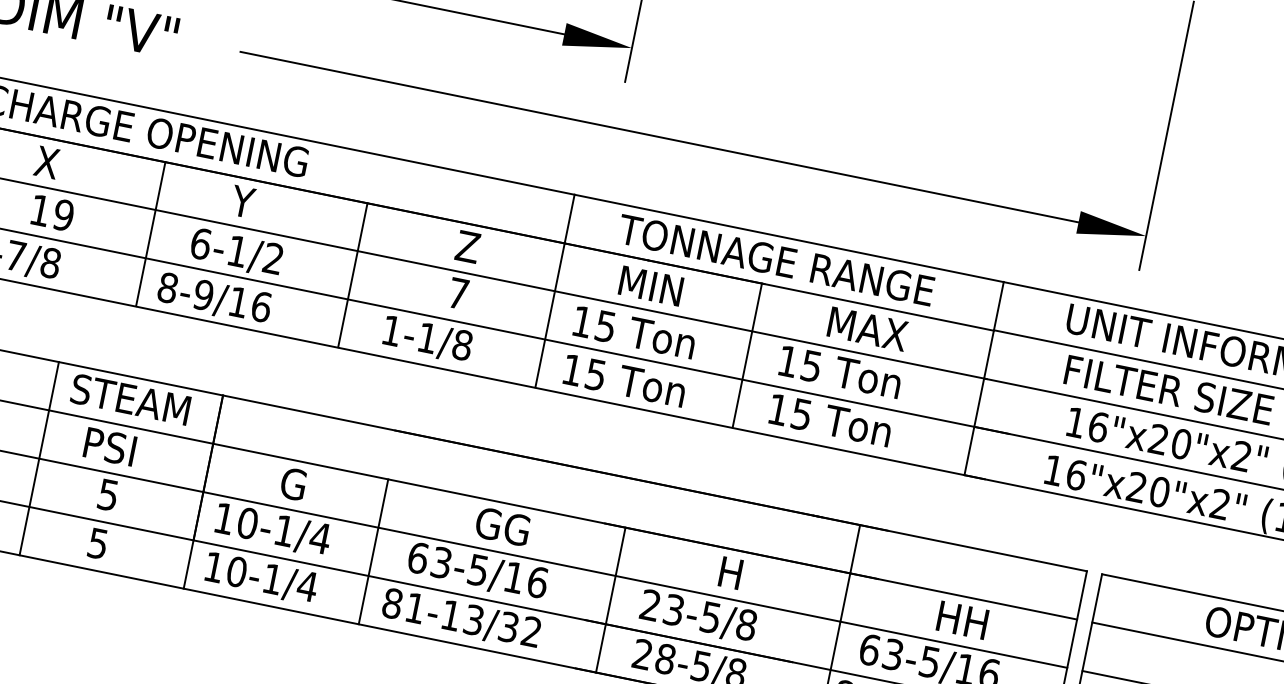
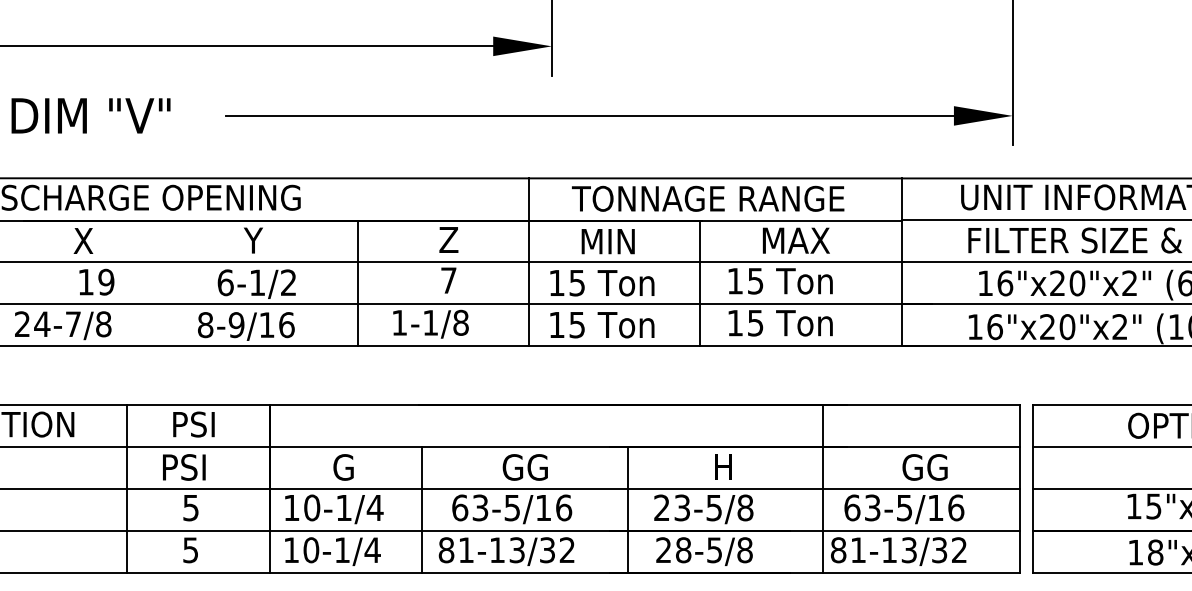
line: (151, 233) -> (182, 282), removed
text: (130, 399) -> (193, 424), STEAM -> PSI
text: (962, 620) -> (924, 467), HH -> GG

